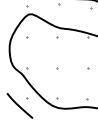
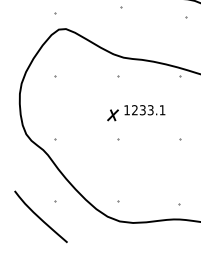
part: (65, 55) -> (134, 113), added

